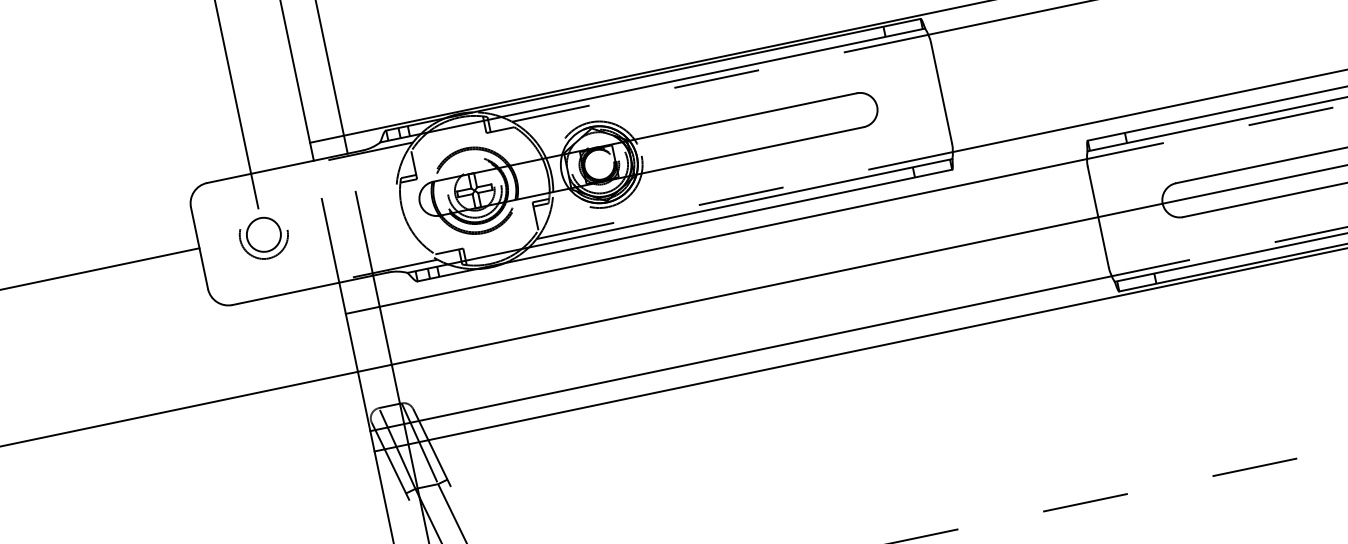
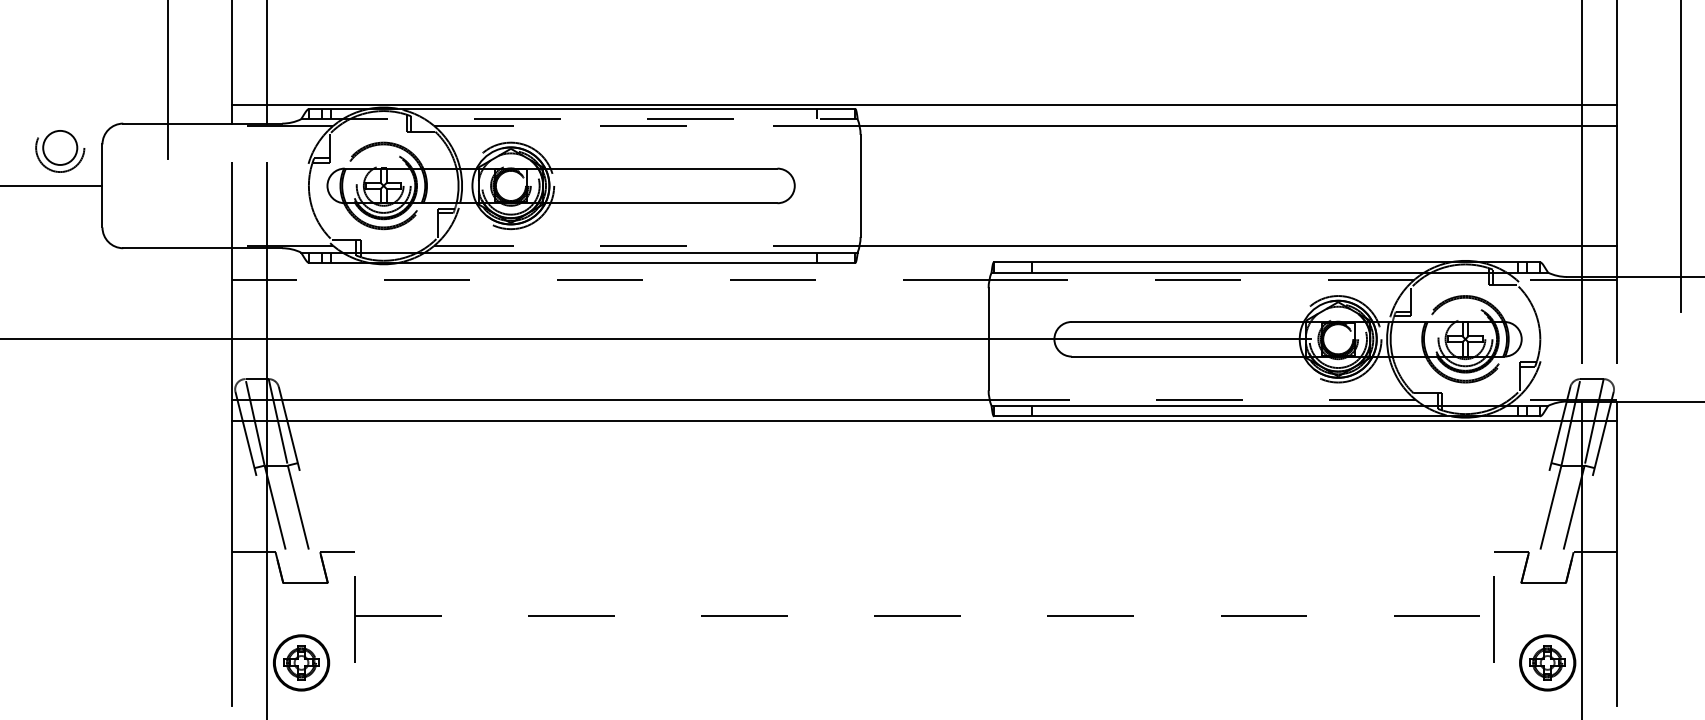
line: (652, 85) -> (579, 119), solid -> dashed
line: (716, 236) -> (610, 280), solid -> dashed
part: (264, 238) -> (60, 151), moved

